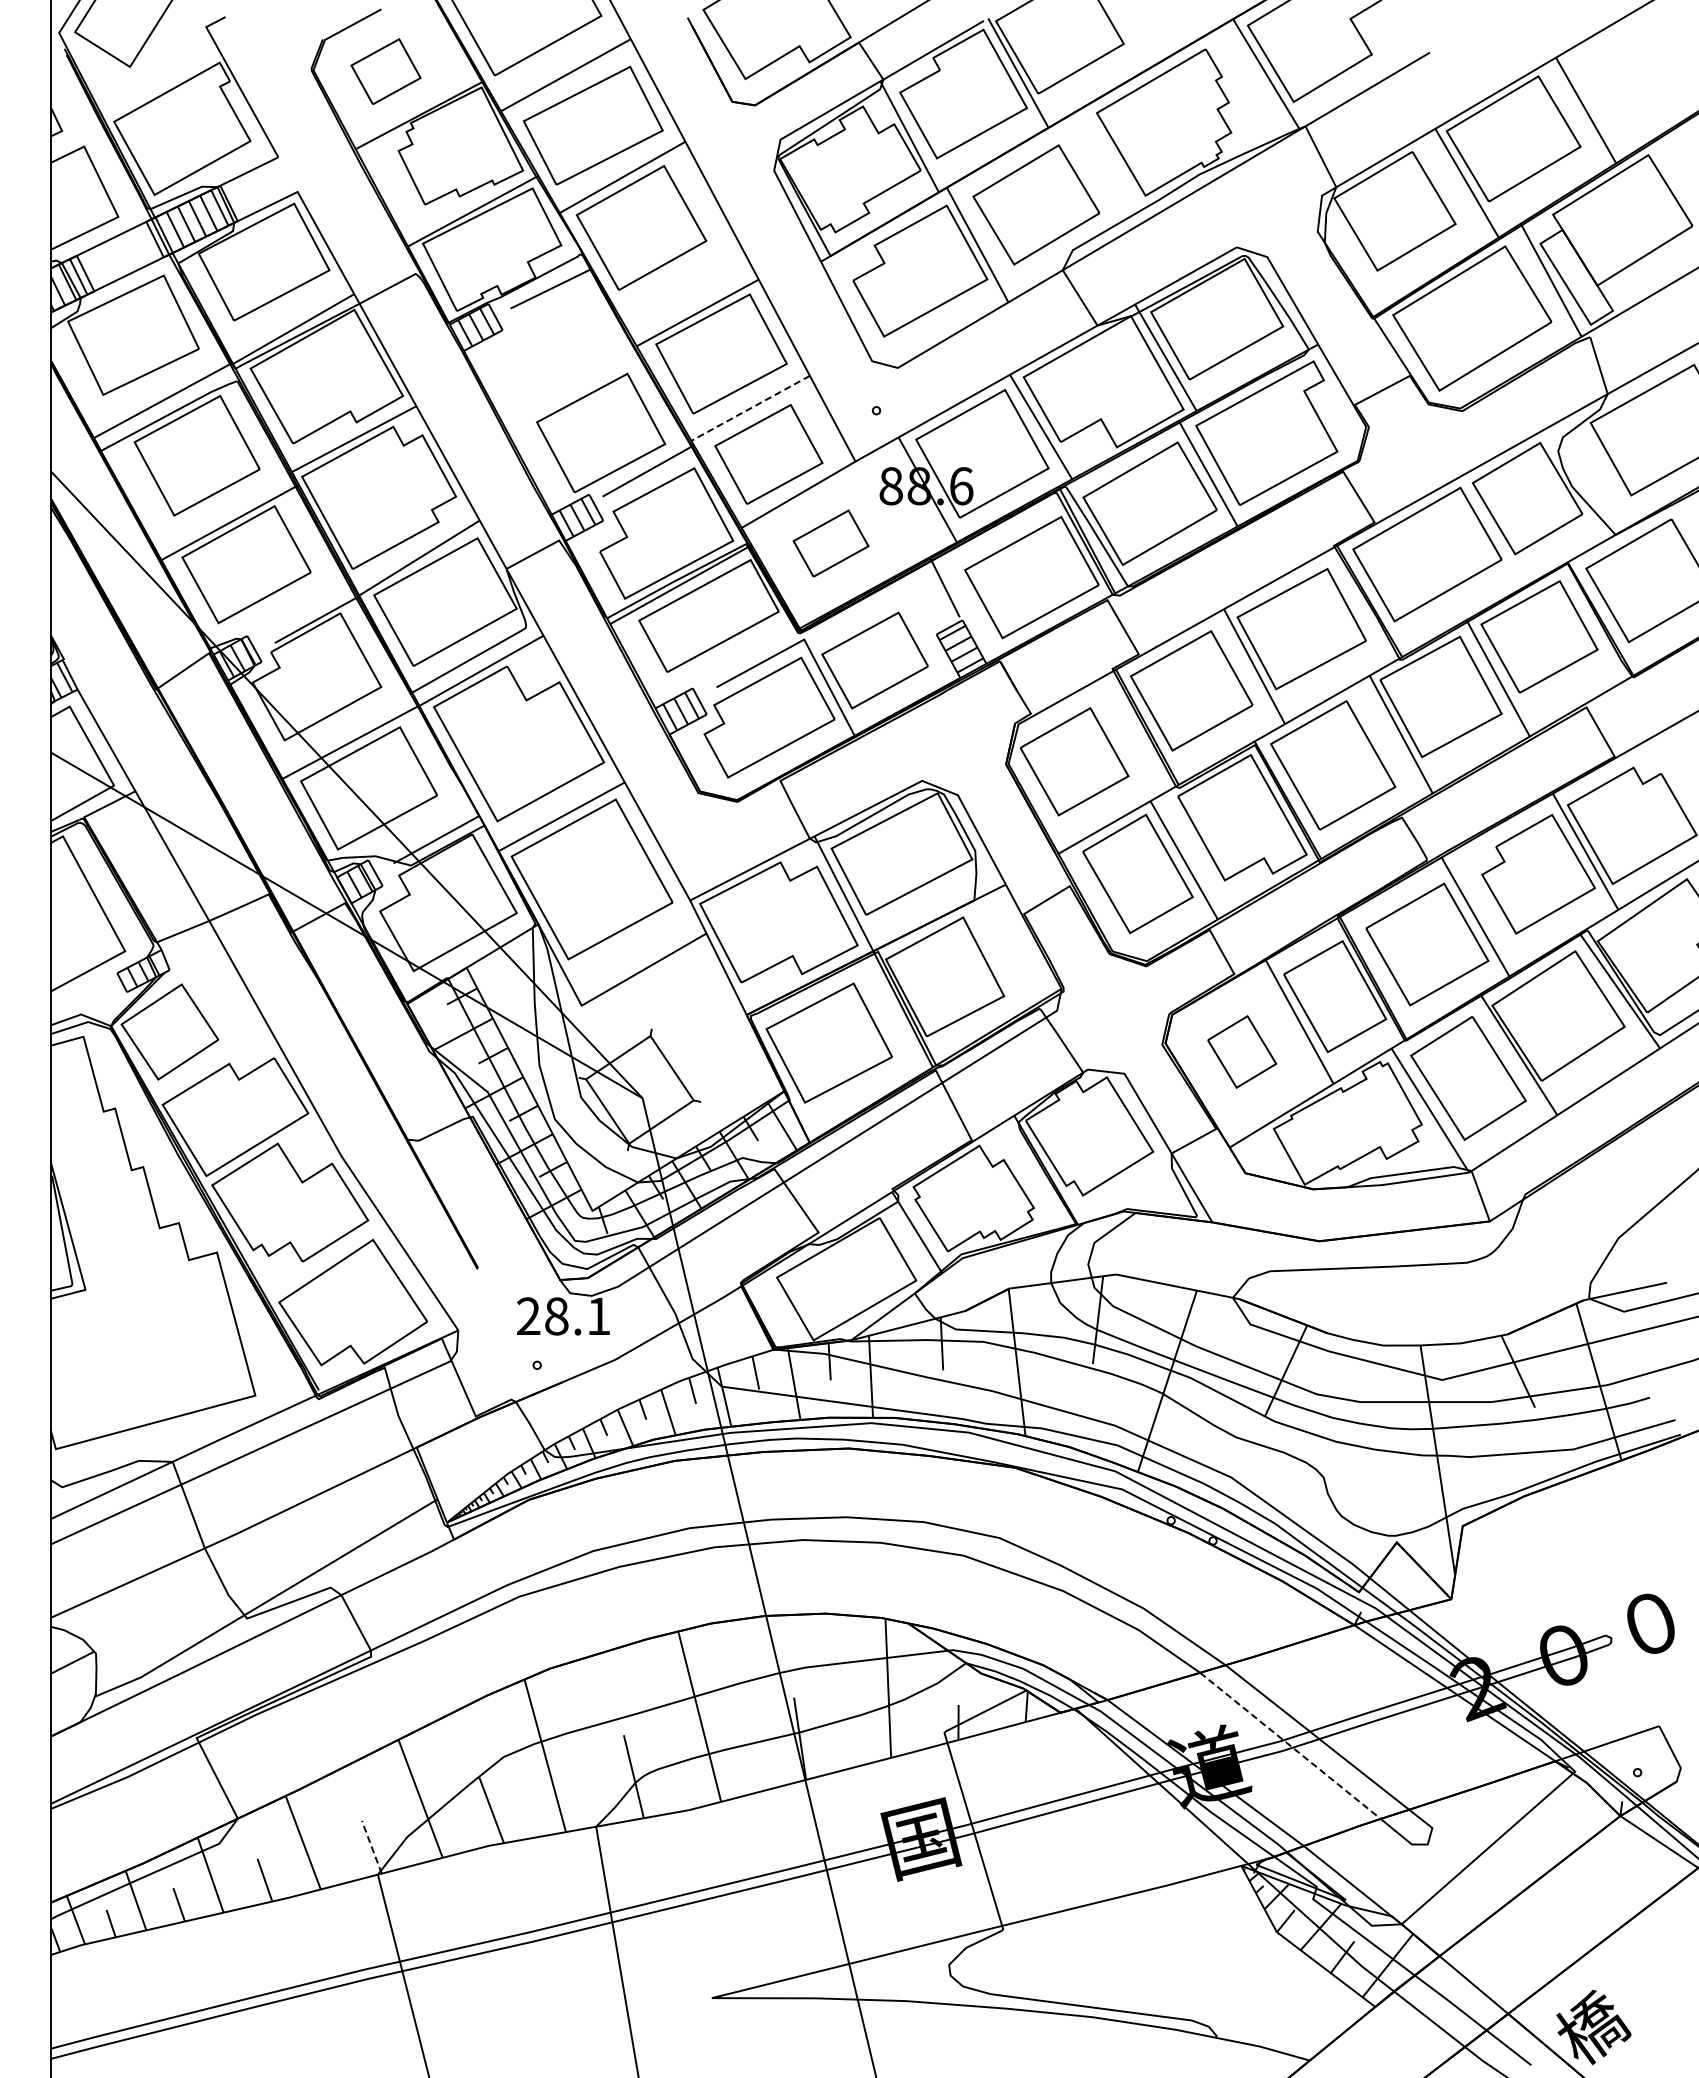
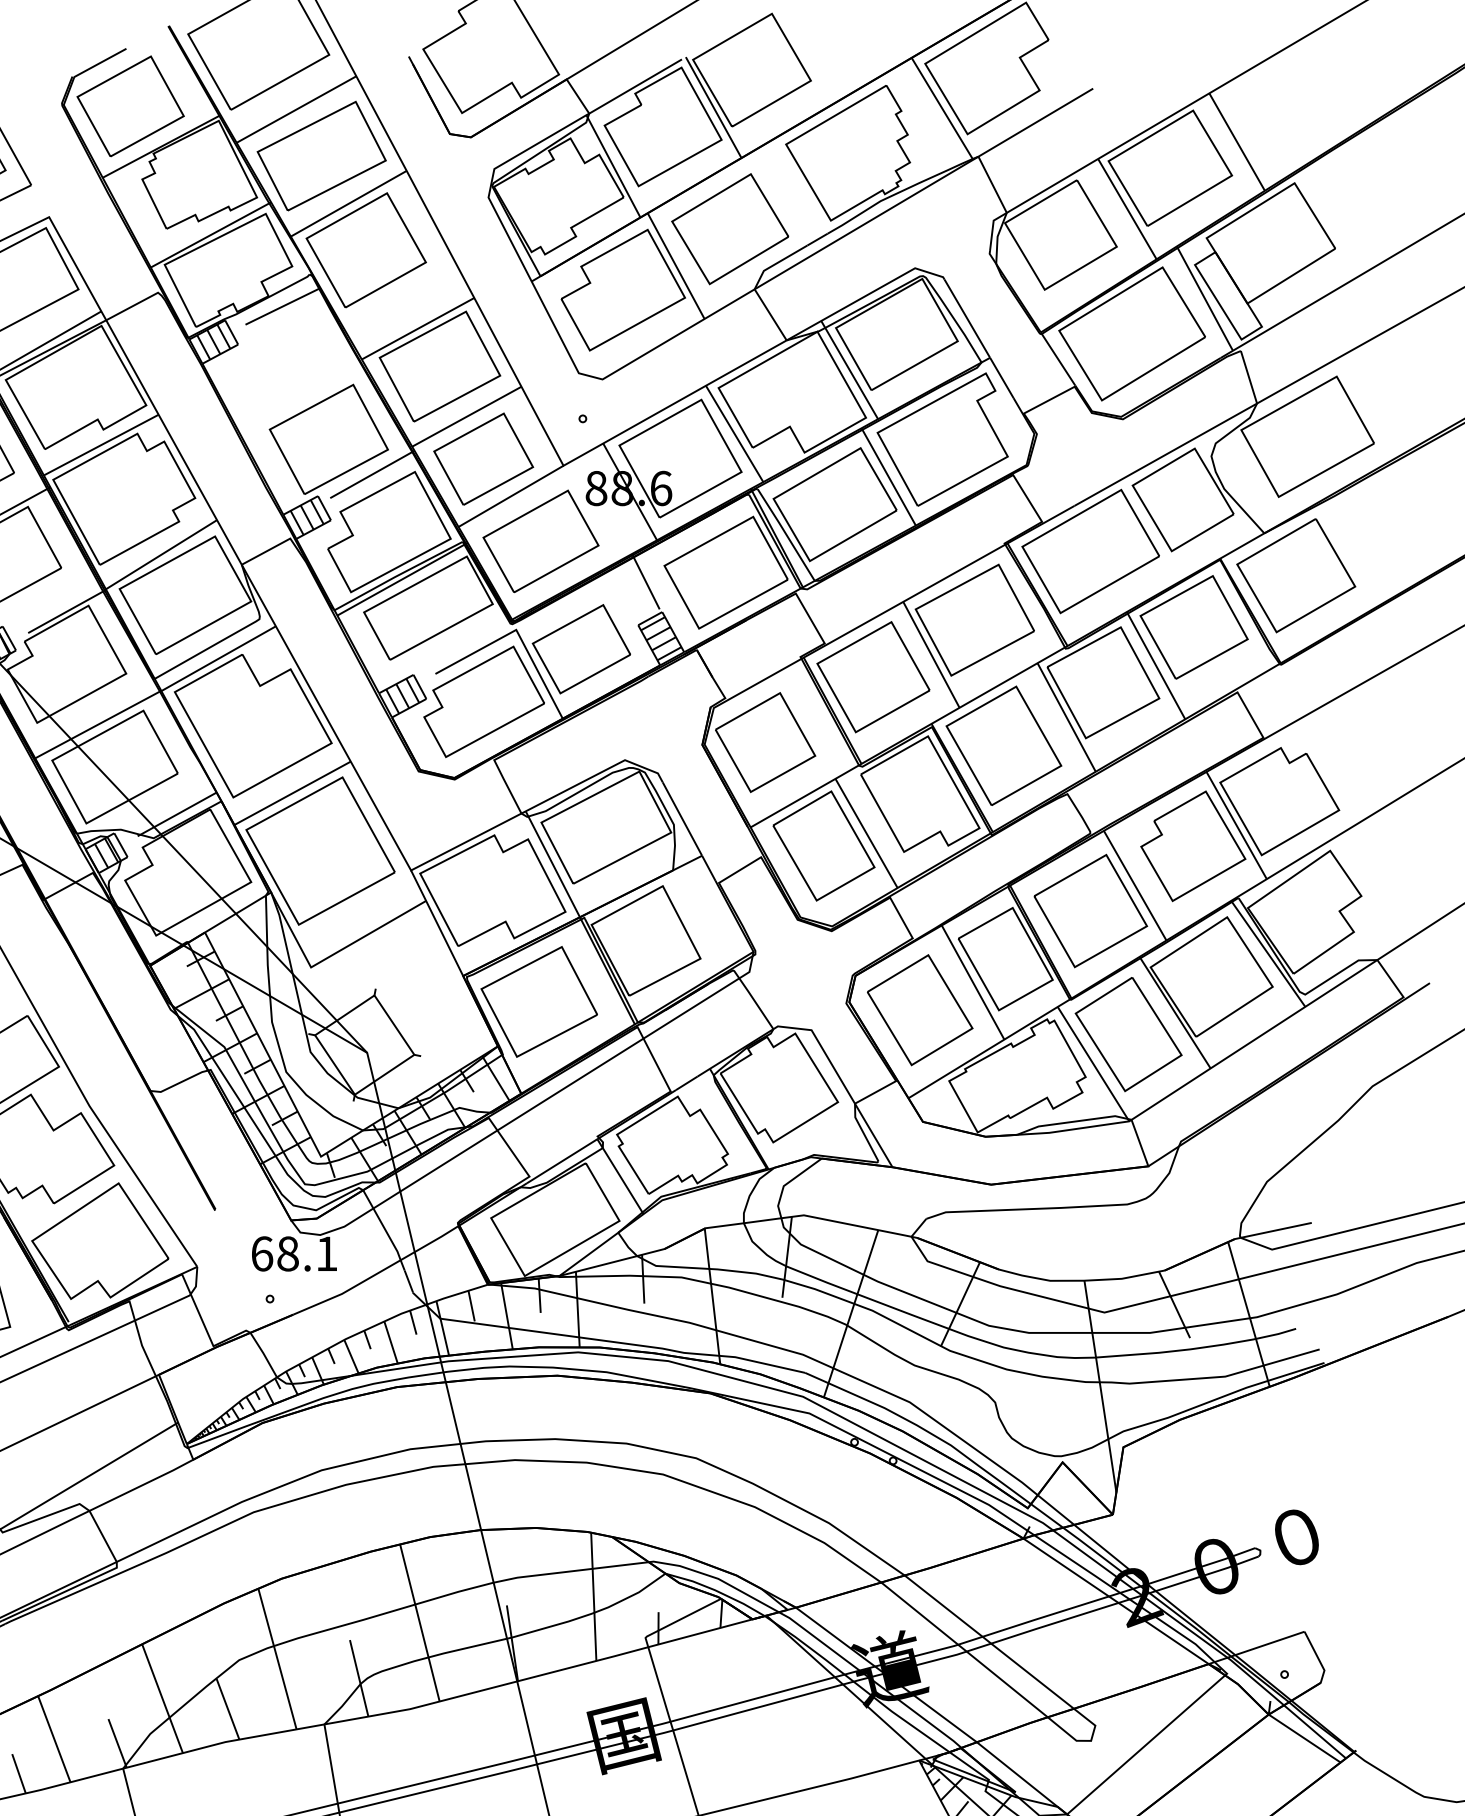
part: (385, 71) -> (130, 106), size x1.67
line: (750, 408) -> (466, 416), dashed -> solid
part: (830, 543) -> (540, 541), size x1.67
part: (1241, 1051) -> (919, 1009), size x1.67
text: (528, 1316) -> (262, 1254), 28.1 -> 68.1
line: (1290, 1745) -> (964, 1649), dashed -> solid
line: (371, 1846) -> (117, 1742), dashed -> solid

